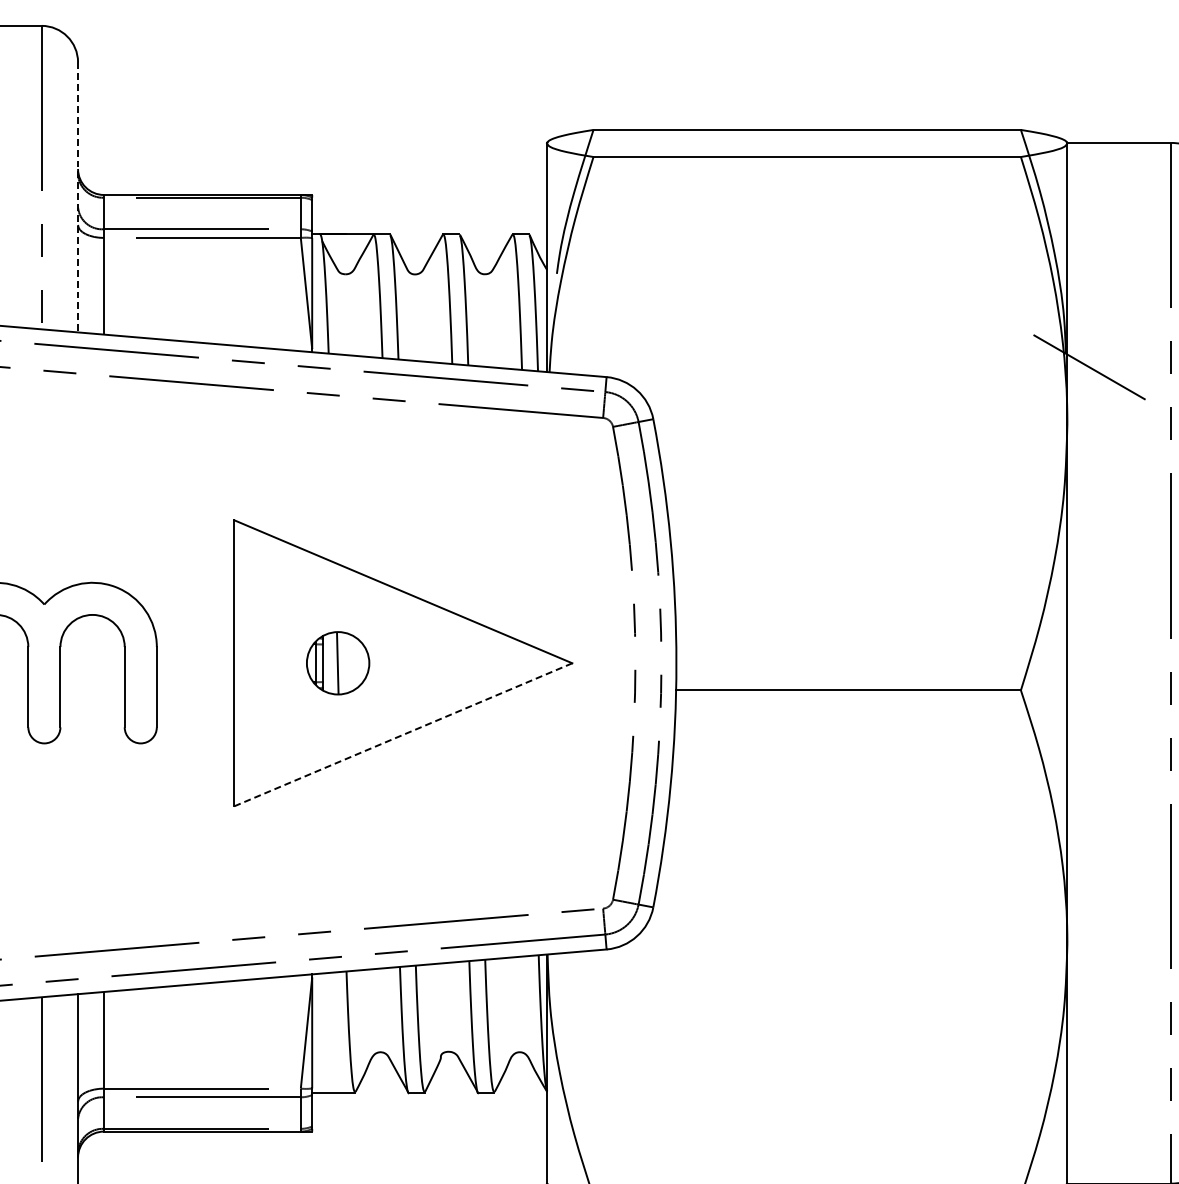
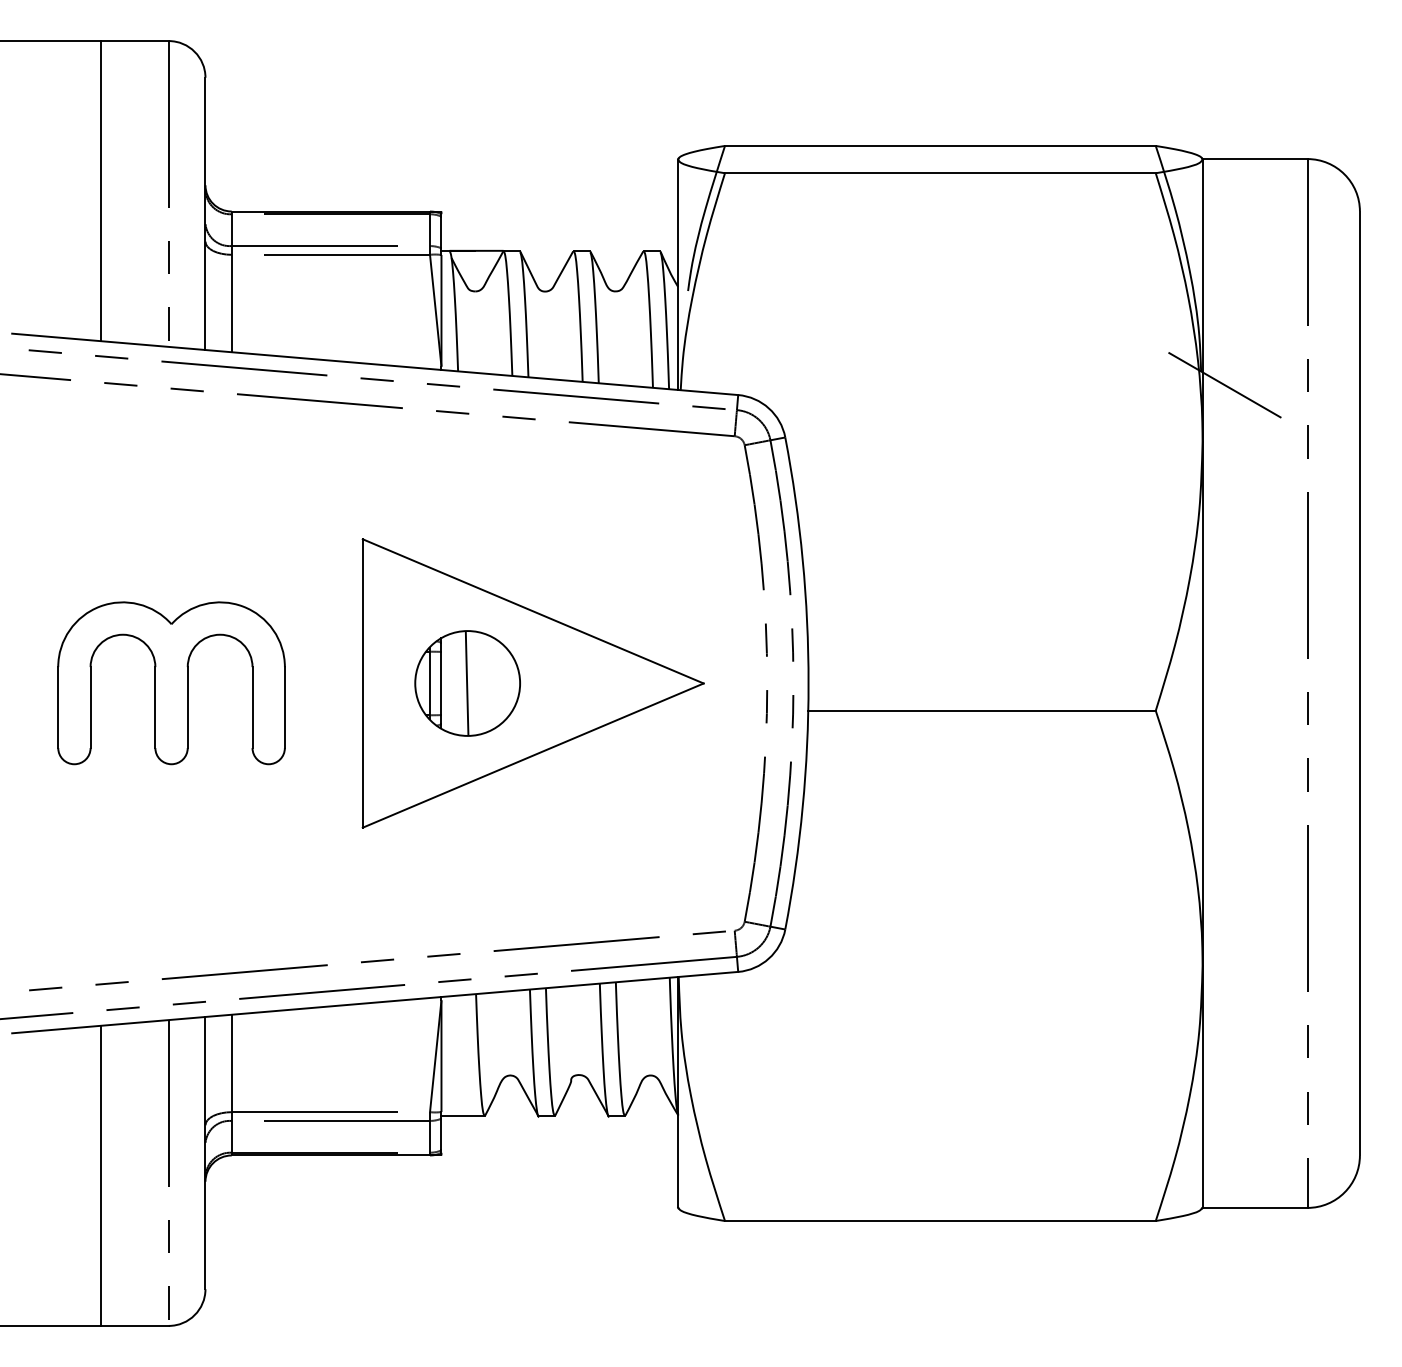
line: (78, 197) -> (205, 214), dashed -> solid
part: (338, 663) -> (467, 683), size x1.67
line: (402, 734) -> (532, 755), dashed -> solid

